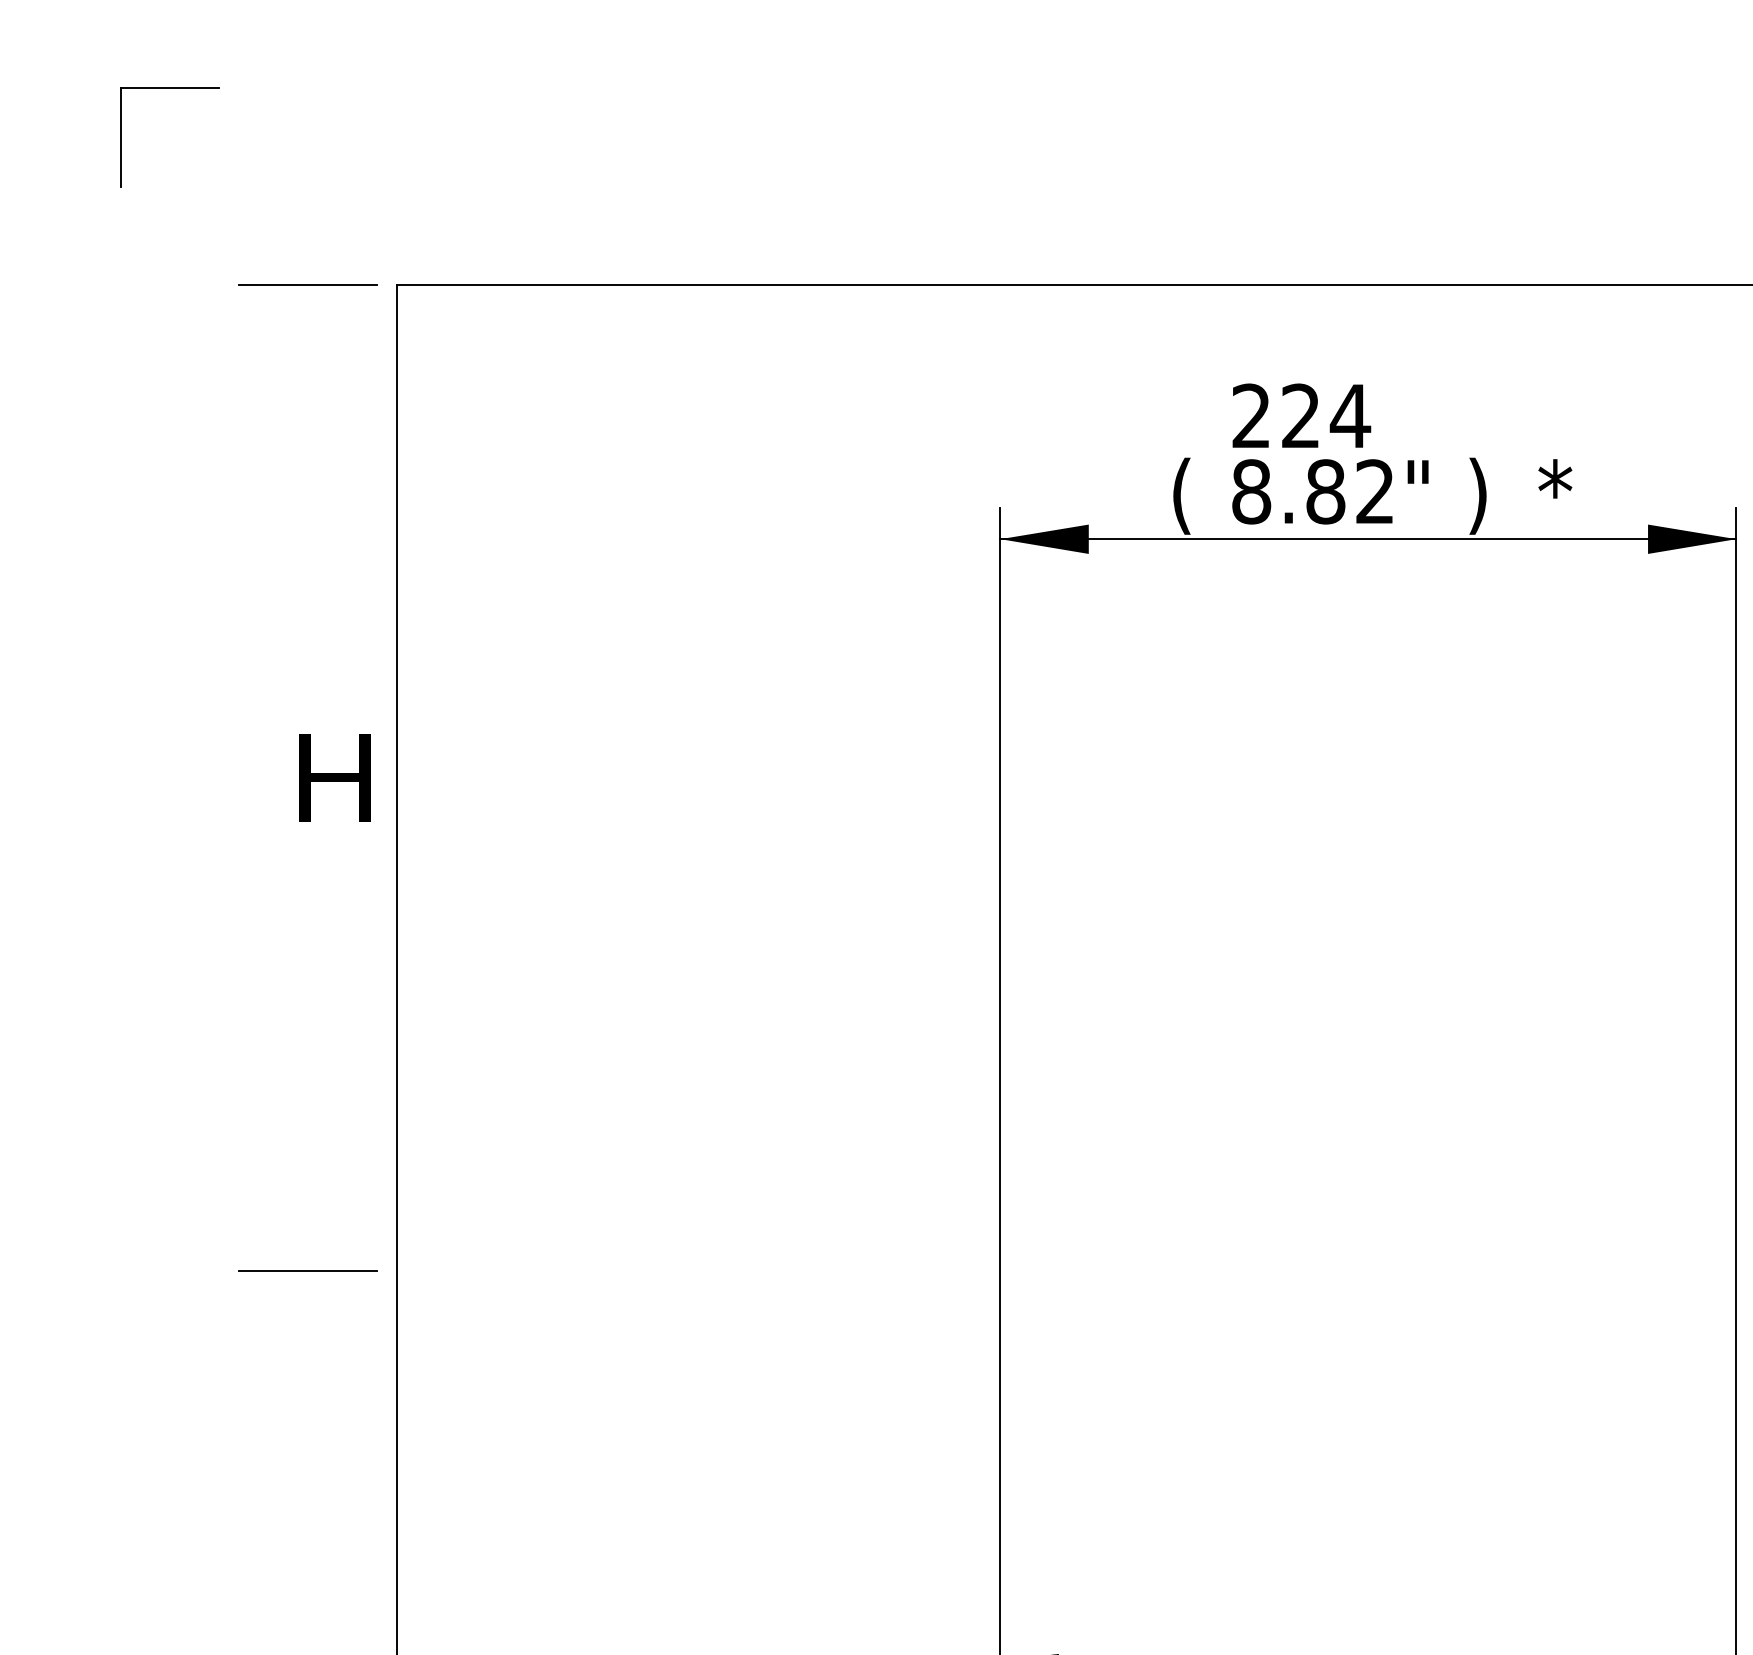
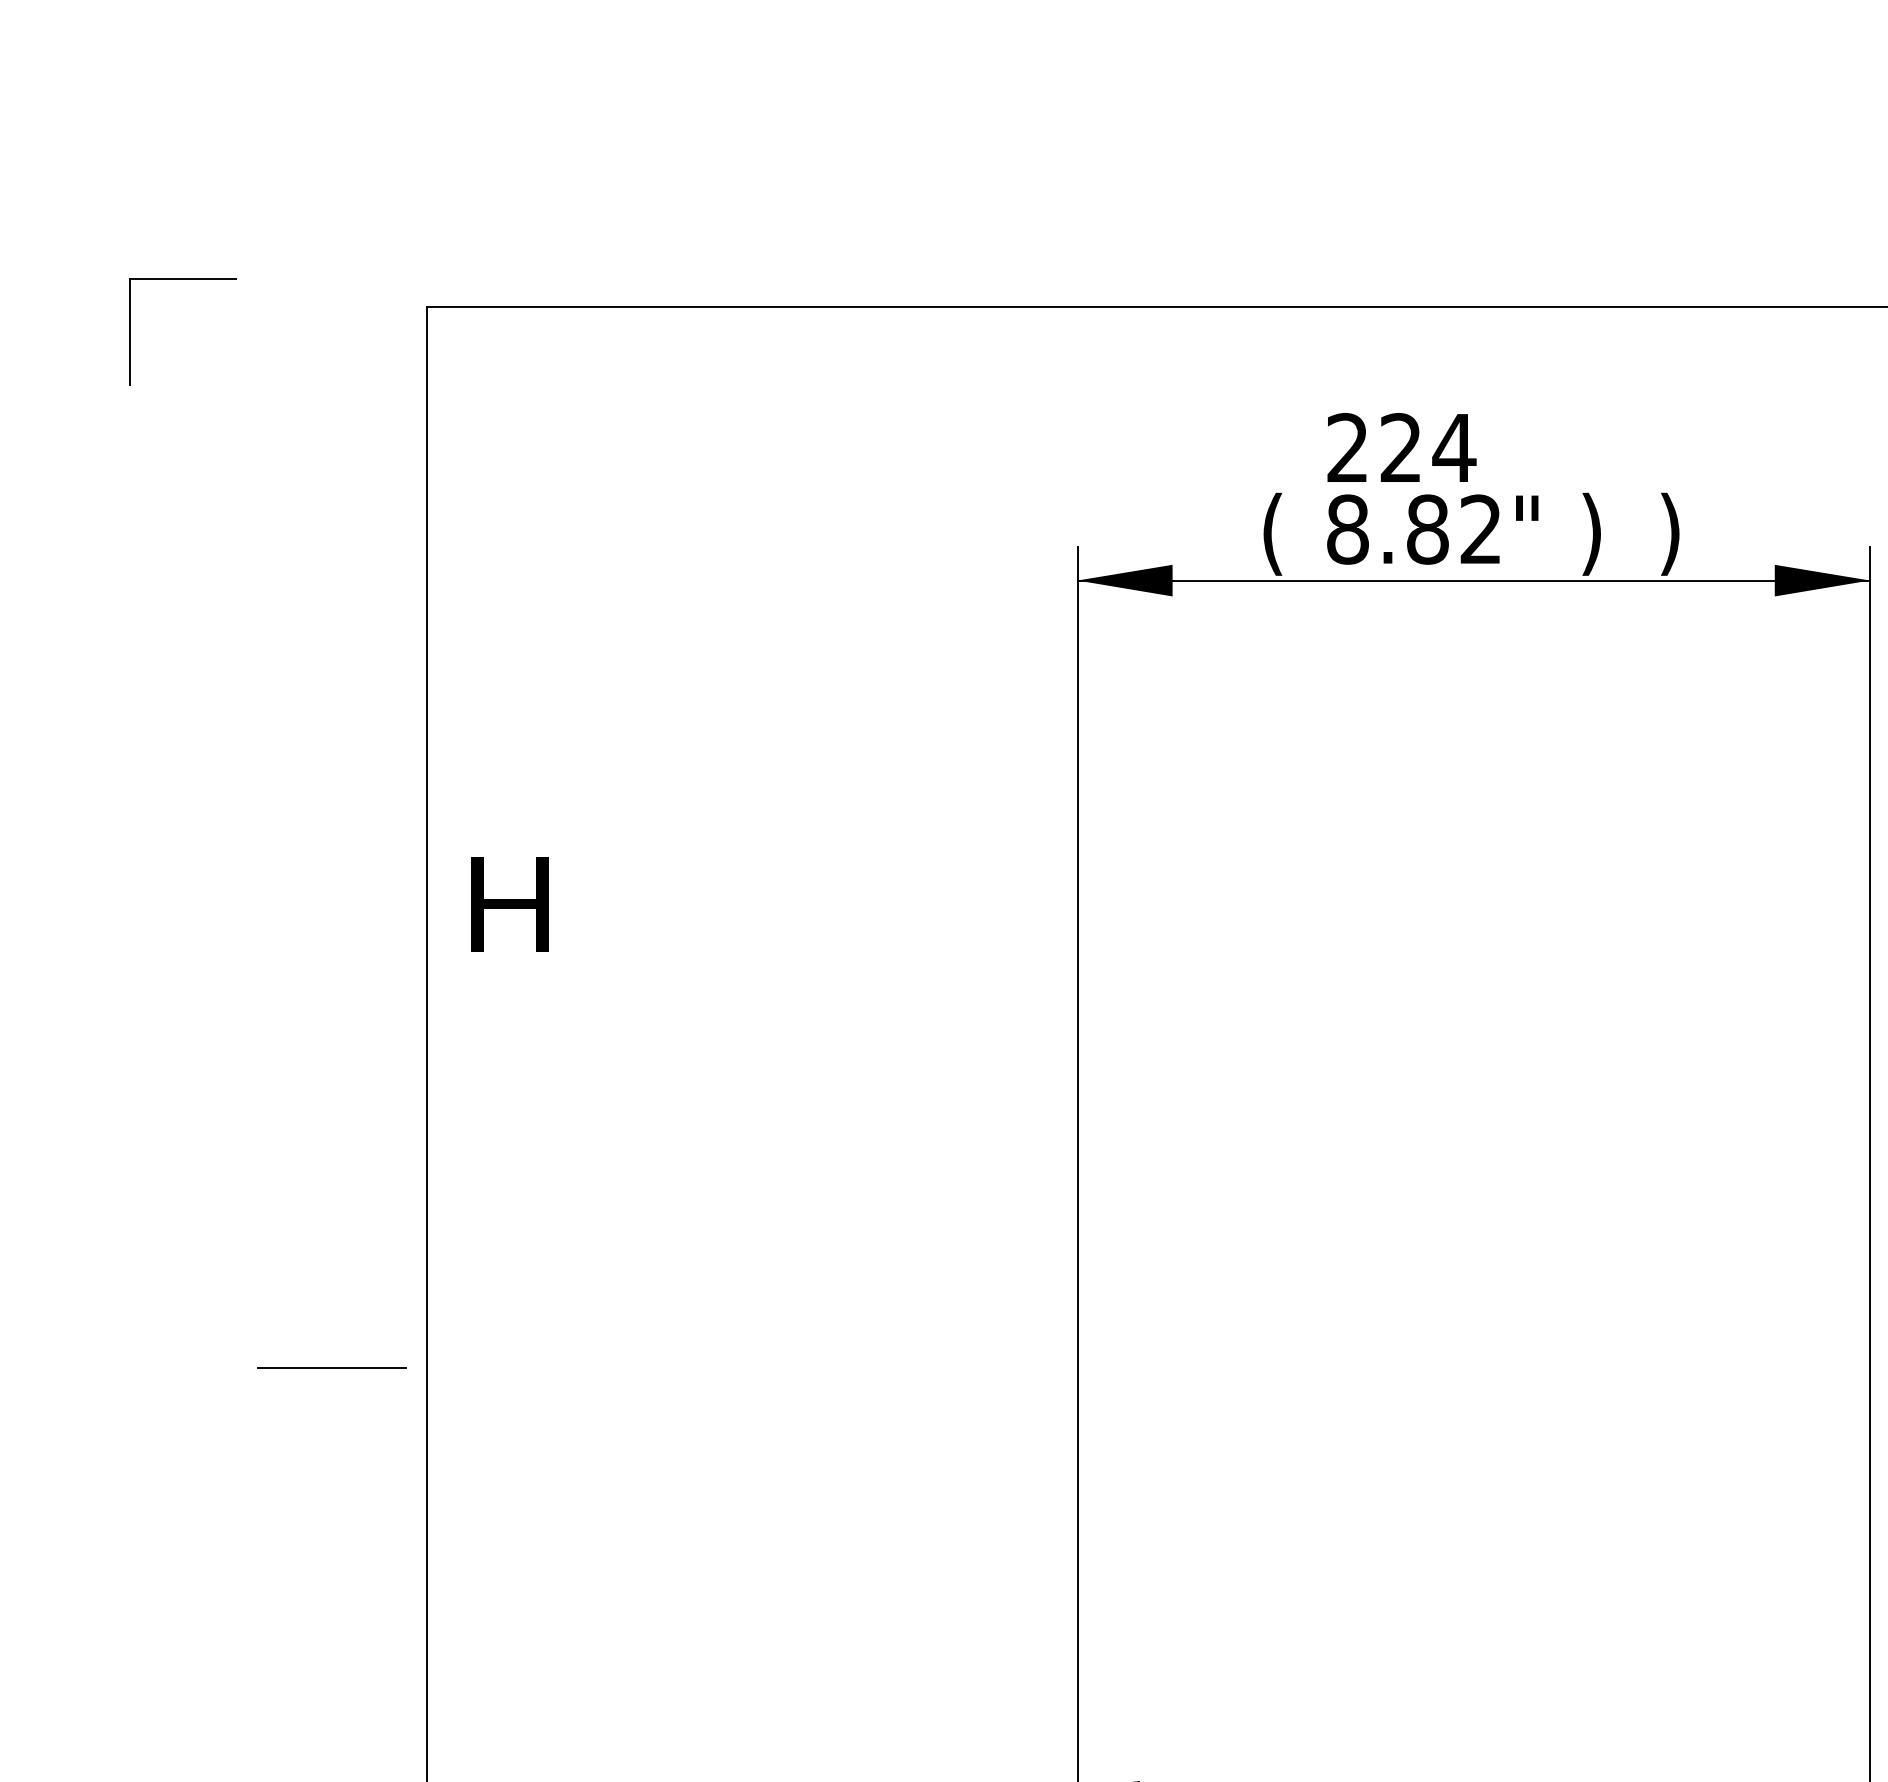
part: (121, 137) -> (131, 332), moved
line: (307, 284) -> (331, 306), removed
text: (1555, 495) -> (1675, 533), * -> )
text: (334, 777) -> (508, 903), moved

